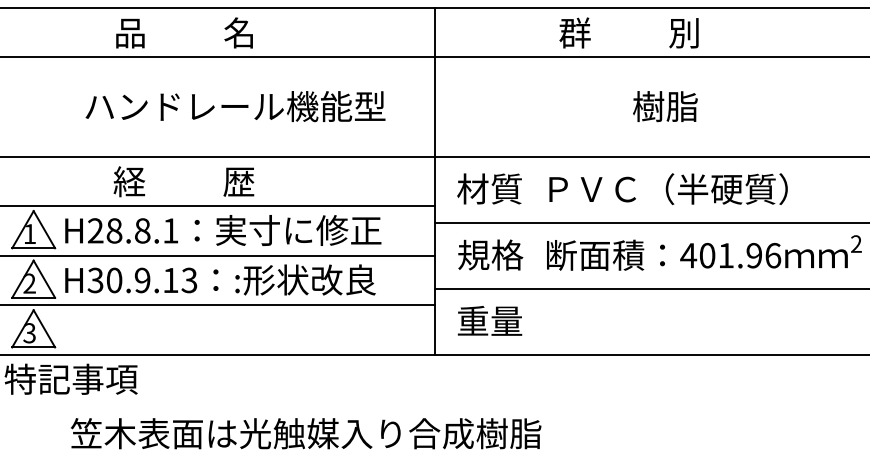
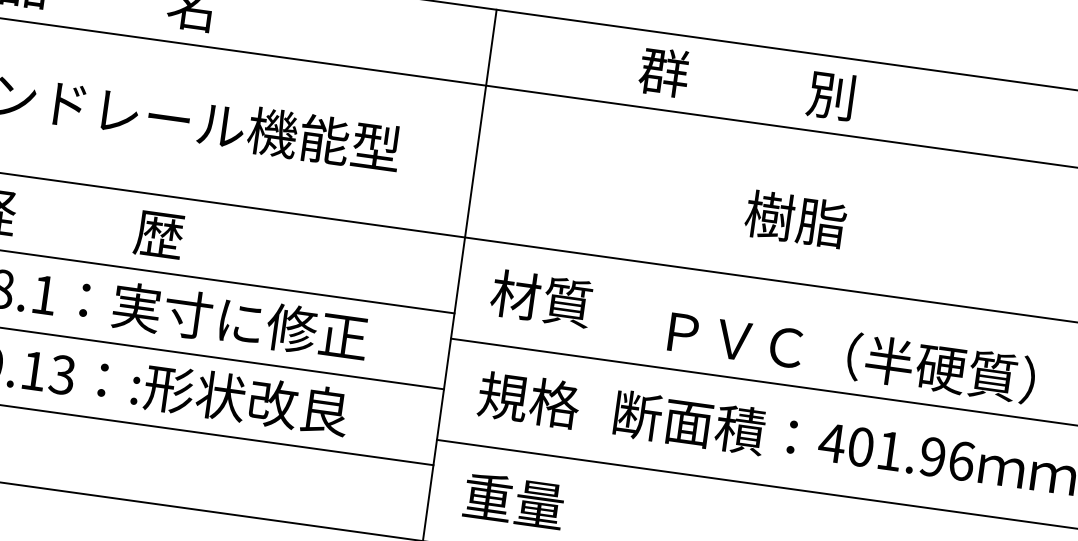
text: (628, 32) -> (746, 82), moved
text: (665, 106) -> (795, 219), moved
text: (668, 188) -> (851, 355), moved

